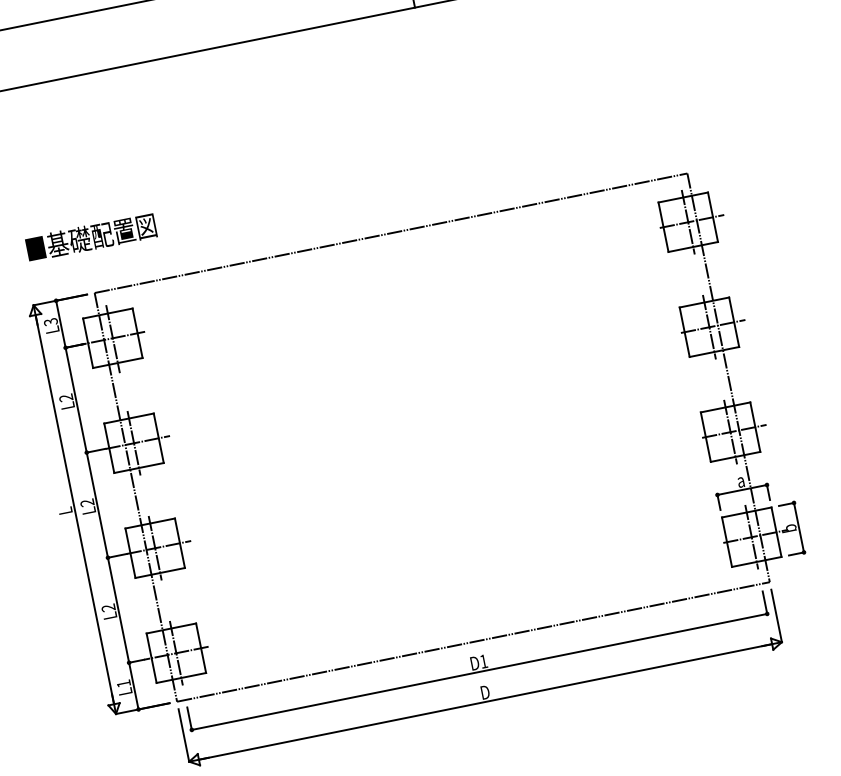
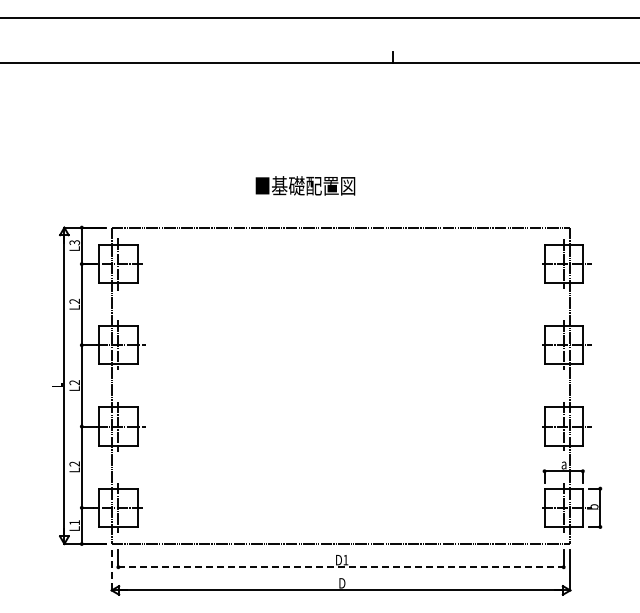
text: (91, 237) -> (305, 185), moved
line: (480, 672) -> (341, 567), solid -> dashed
line: (183, 735) -> (111, 570), solid -> dashed

